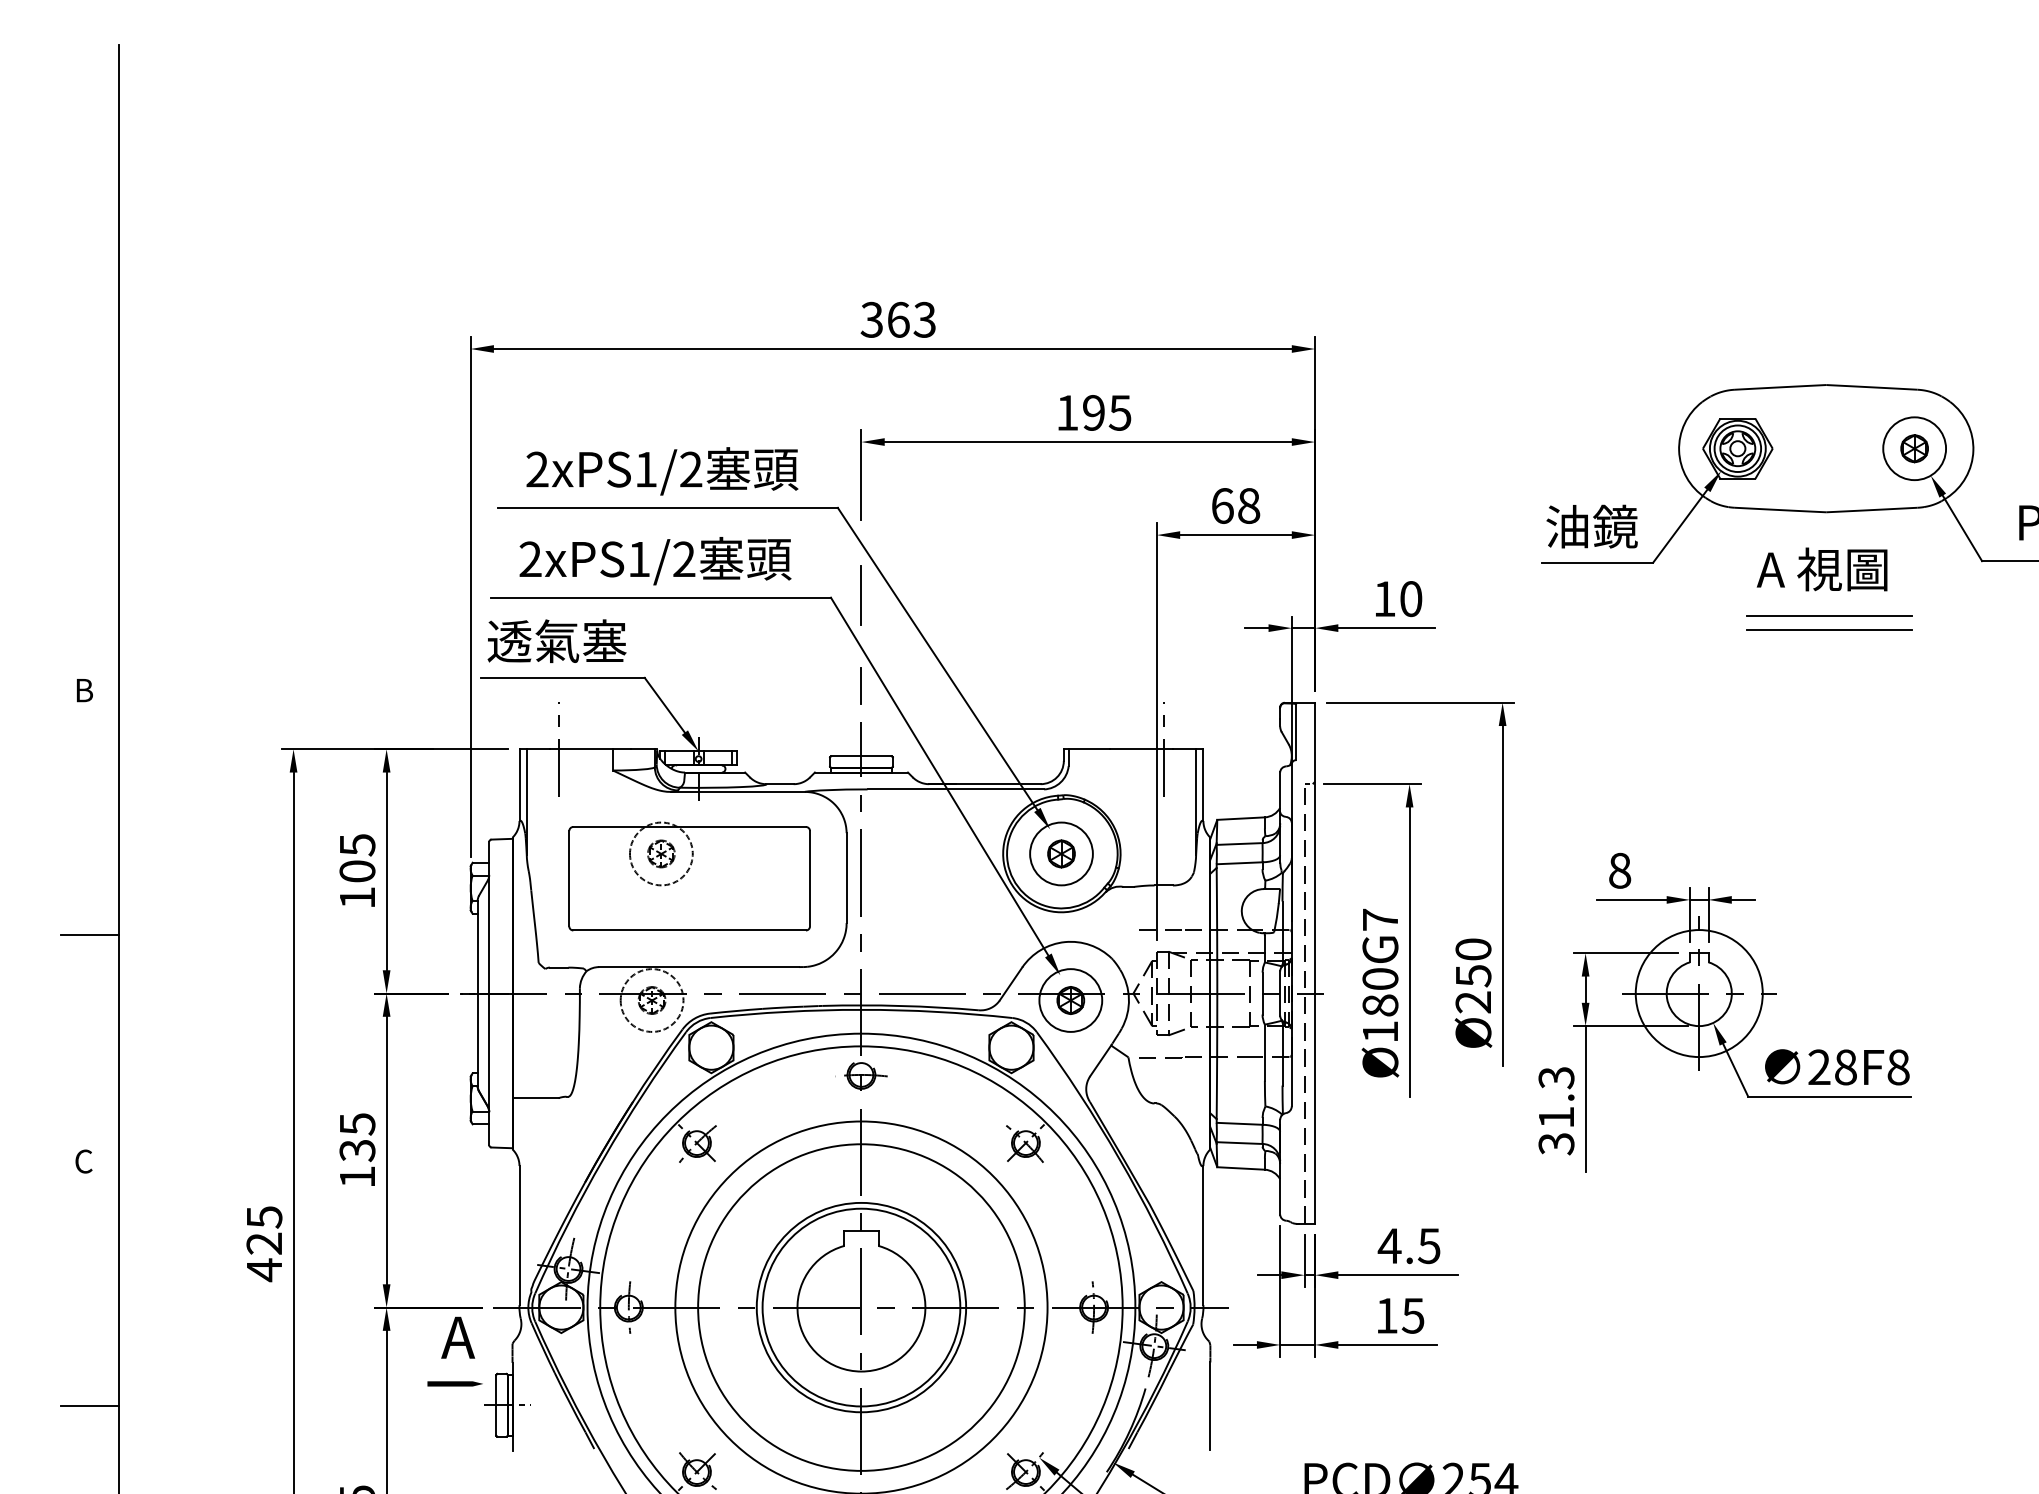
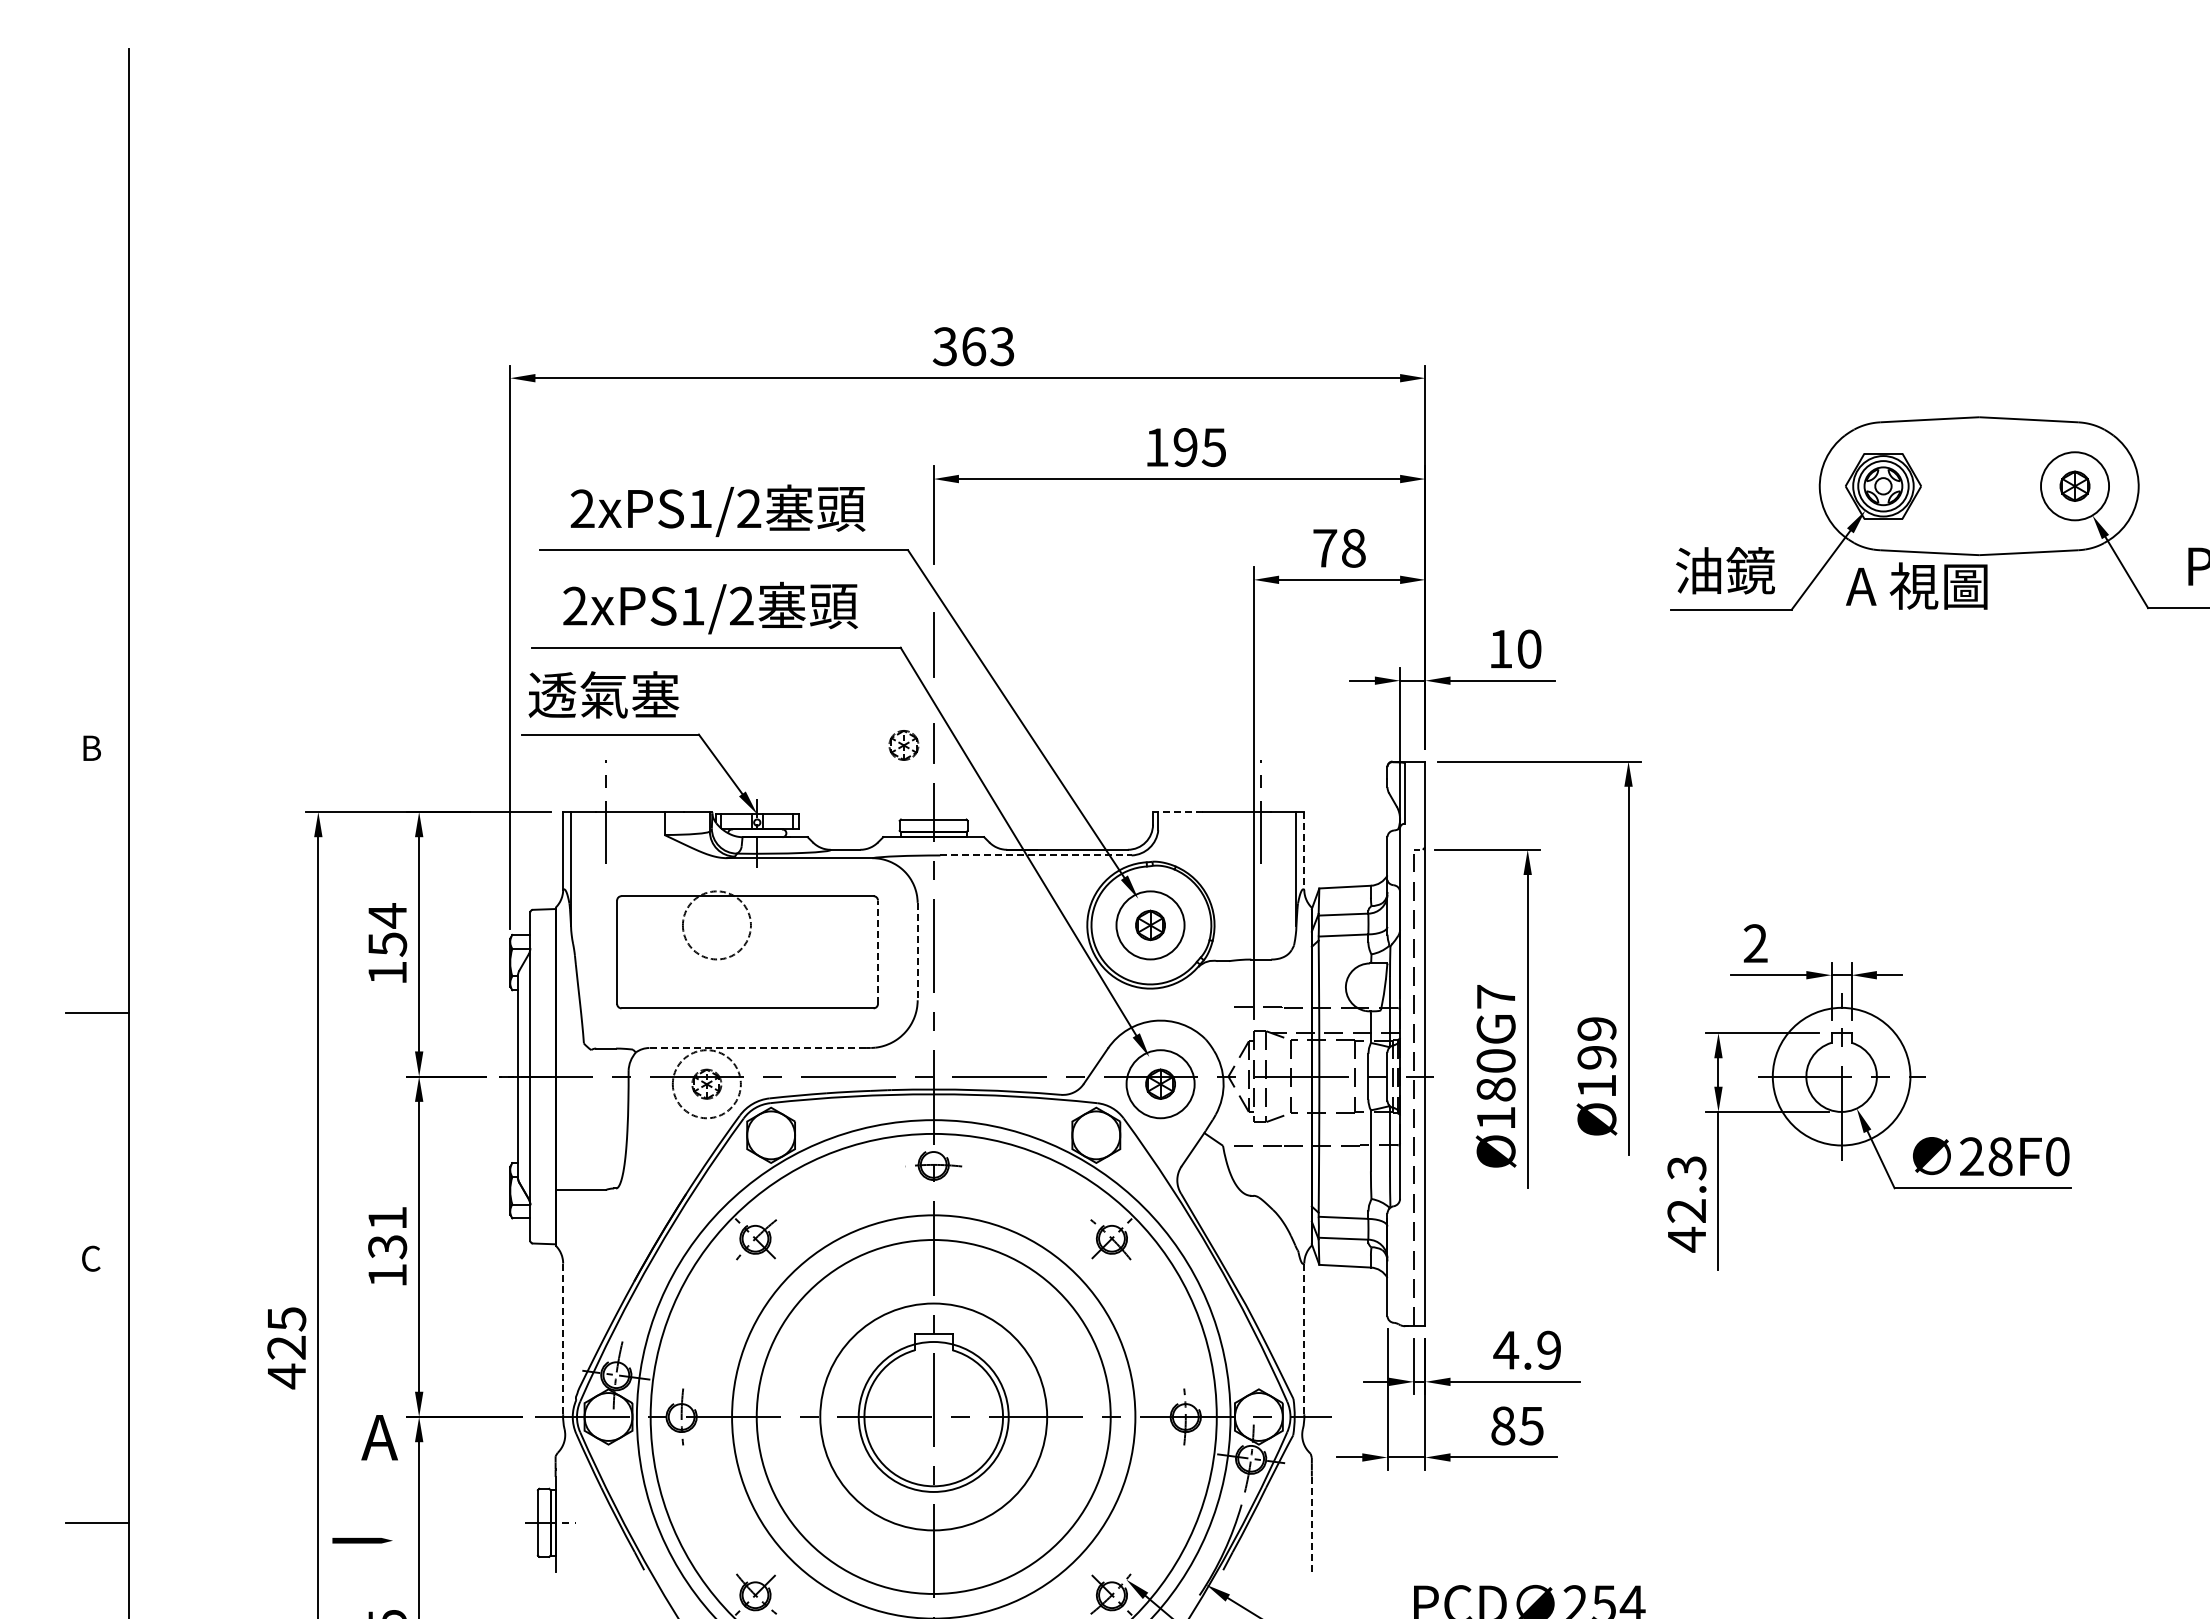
text: (1222, 505) -> (1325, 547), 68 -> 78
text: (1821, 568) -> (1916, 585), moved
line: (1829, 615) -> (1982, 667), removed
line: (1829, 630) -> (1982, 683), removed
line: (1086, 748) -> (1177, 811), solid -> dashed
line: (1203, 784) -> (1304, 850), solid -> dashed
line: (956, 789) -> (1036, 855), solid -> dashed
part: (660, 854) -> (903, 745), moved
text: (357, 857) -> (387, 929), 105 -> 154
text: (1619, 870) -> (1755, 943), 8 -> 2
line: (810, 878) -> (878, 952), solid -> dashed
line: (846, 878) -> (917, 951), solid -> dashed
line: (698, 967) -> (757, 1048), solid -> dashed
text: (1473, 975) -> (1596, 1057), Ø250 -> Ø199
text: (1898, 1067) -> (2057, 1156), 28F8 -> 28F0
text: (357, 1124) -> (387, 1218), 135 -> 131
text: (1556, 1130) -> (1686, 1225), 31.3 -> 42.3
line: (519, 1235) -> (563, 1338), solid -> dashed
line: (1203, 1236) -> (1304, 1339), solid -> dashed
text: (1428, 1245) -> (1548, 1349), 4.5 -> 4.9
circle: (861, 1307) -> (933, 1416), size x0.7
text: (1387, 1315) -> (1503, 1425), 15 -> 85
text: (457, 1337) -> (379, 1437), moved
line: (455, 1383) -> (362, 1540), moved
line: (1210, 1406) -> (1311, 1524), solid -> dashed

